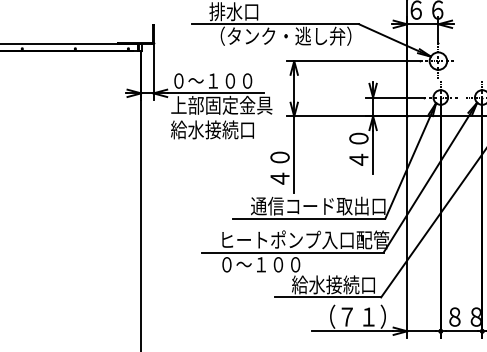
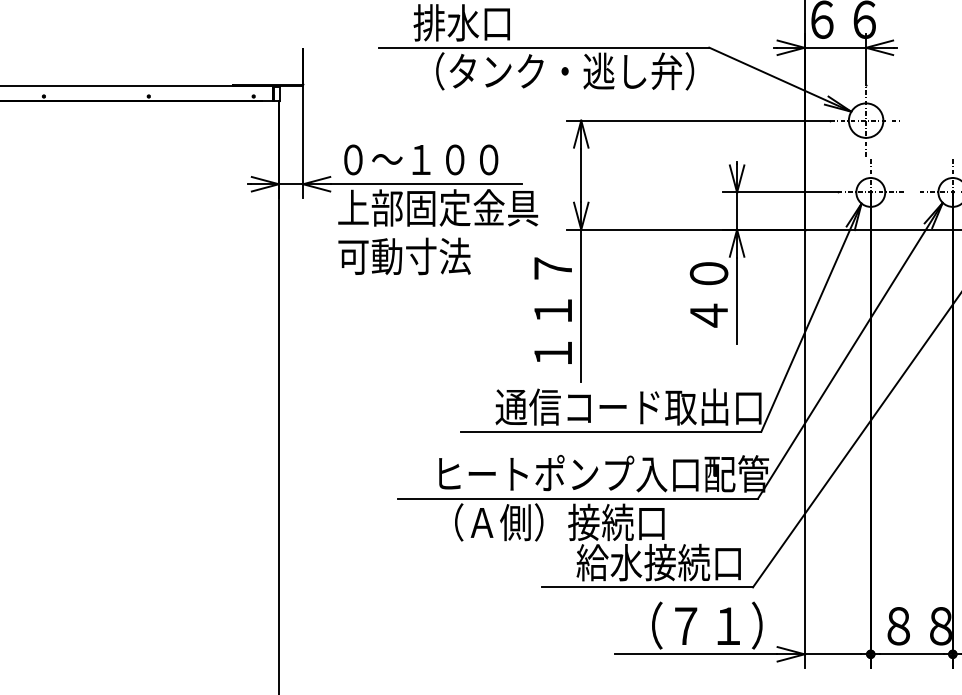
text: (212, 129) -> (419, 255), 給水接続口 -> 可動寸法
text: (279, 157) -> (552, 310), ４０ -> １１７
text: (279, 264) -> (552, 522), ０～１００ -> （Ａ側）接続口

